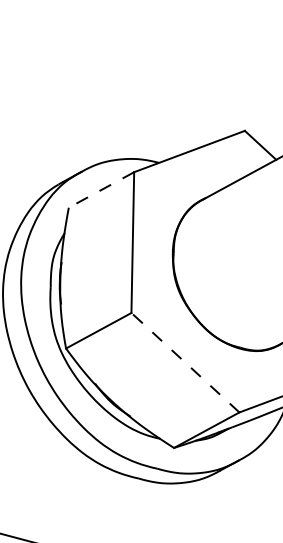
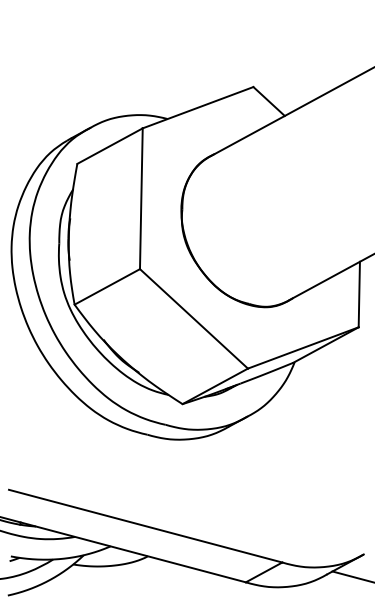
line: (100, 190) -> (109, 146), dashed -> solid
line: (184, 362) -> (193, 318), dashed -> solid

